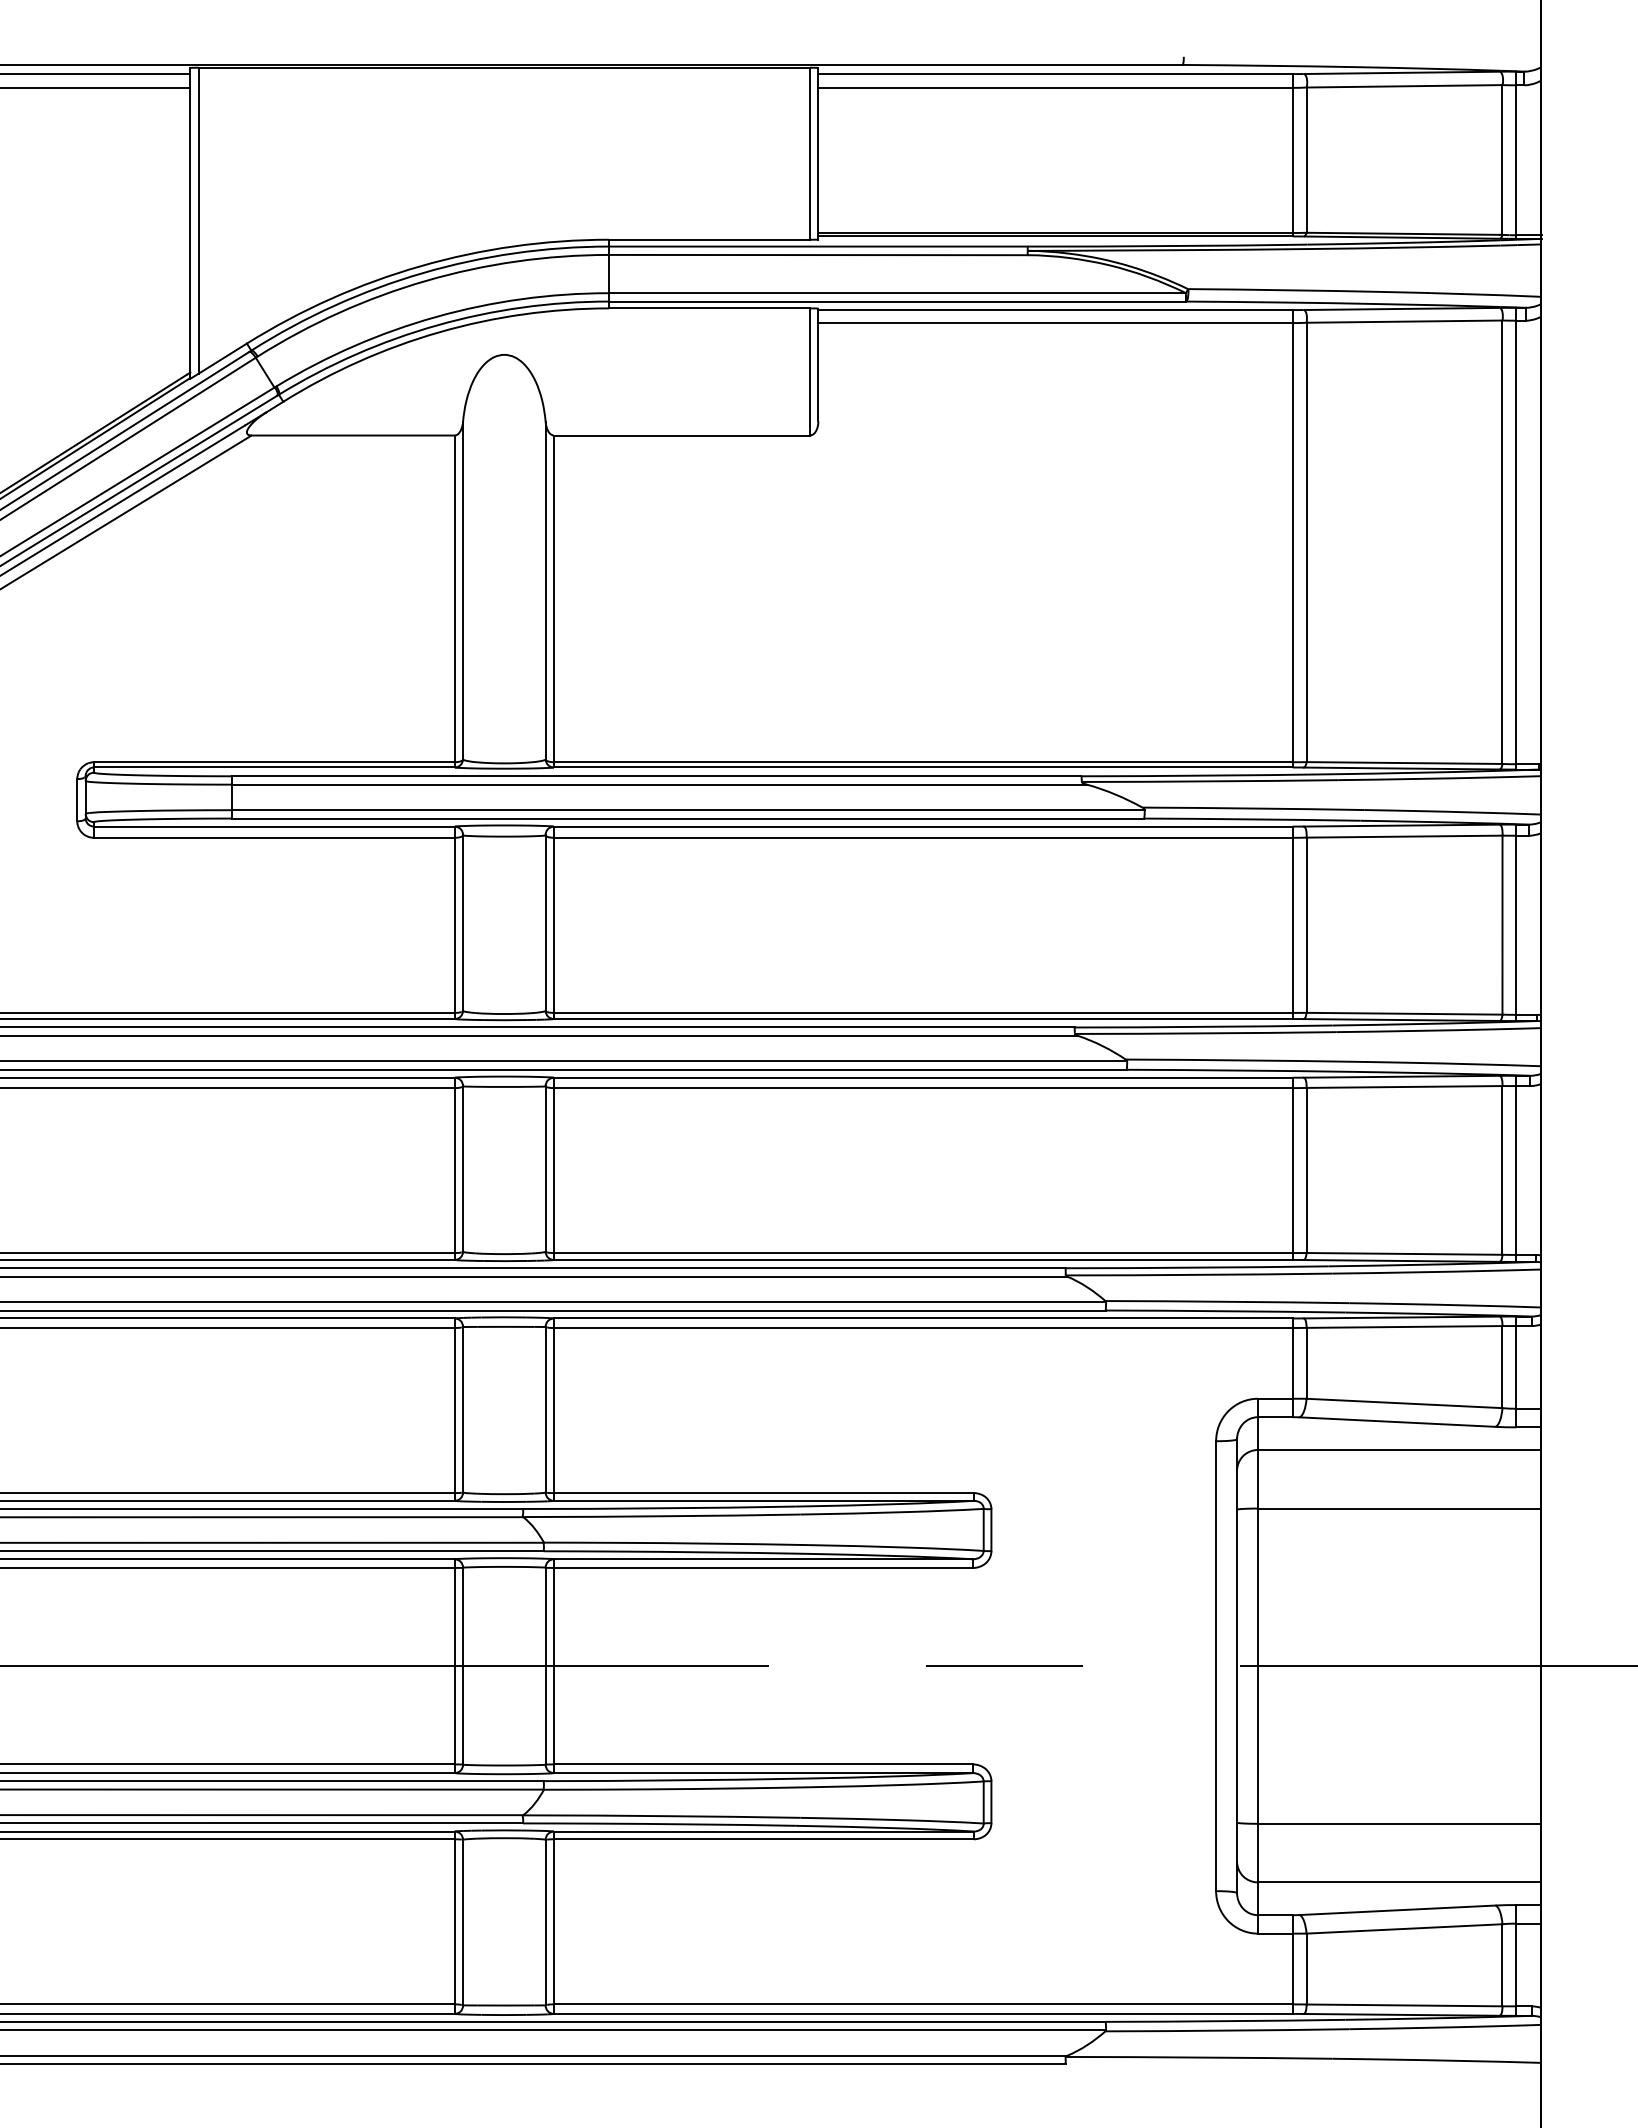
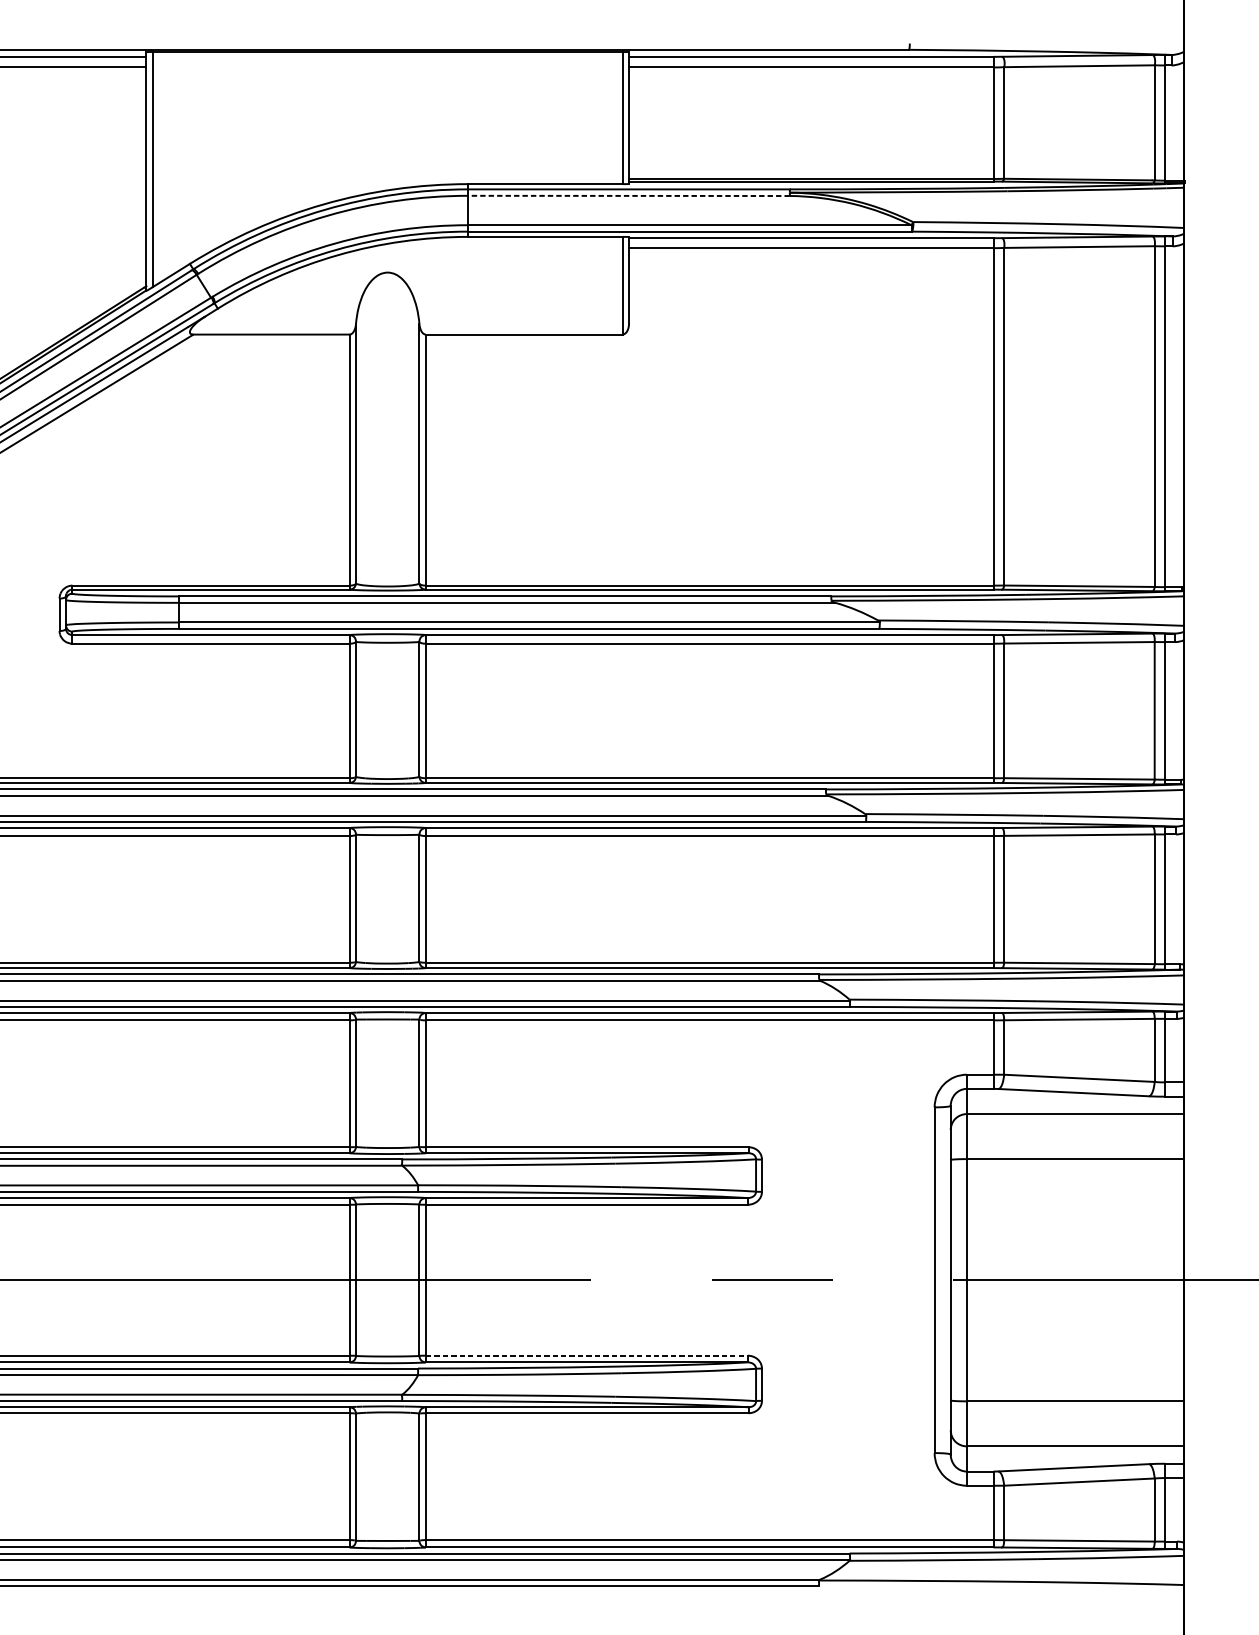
line: (817, 255) -> (628, 196), solid -> dashed
line: (763, 1764) -> (586, 1355), solid -> dashed

